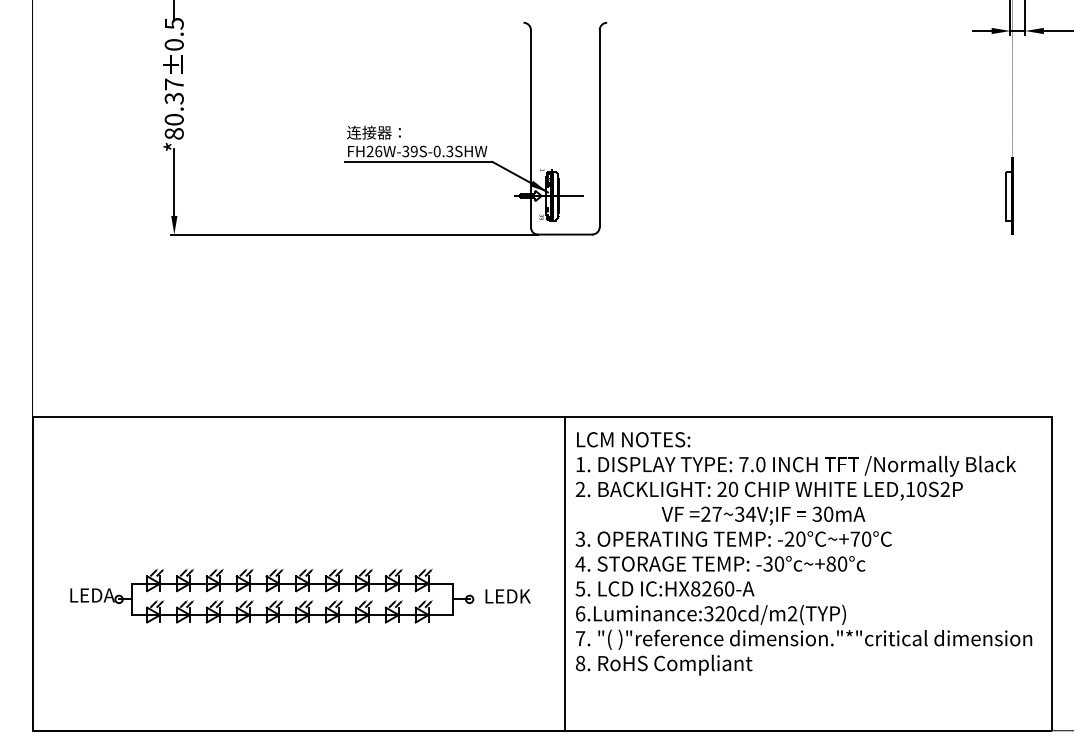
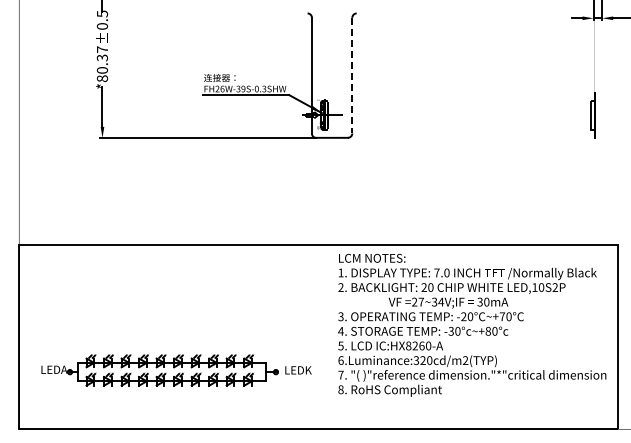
line: (599, 128) -> (352, 75), solid -> dashed
line: (564, 574) -> (331, 337), removed
part: (300, 596) -> (176, 370), moved

